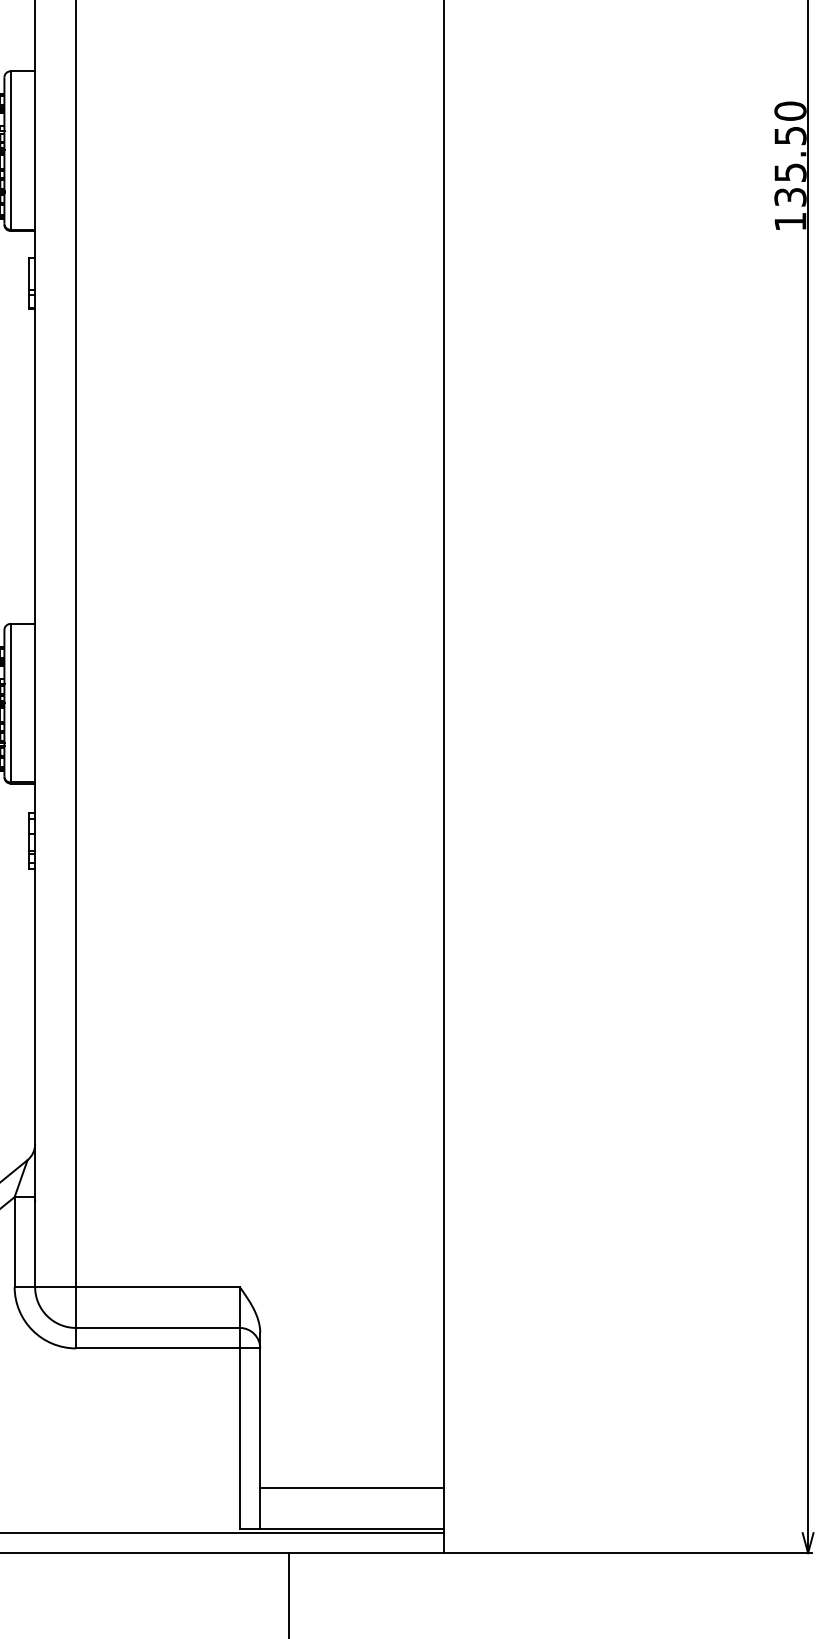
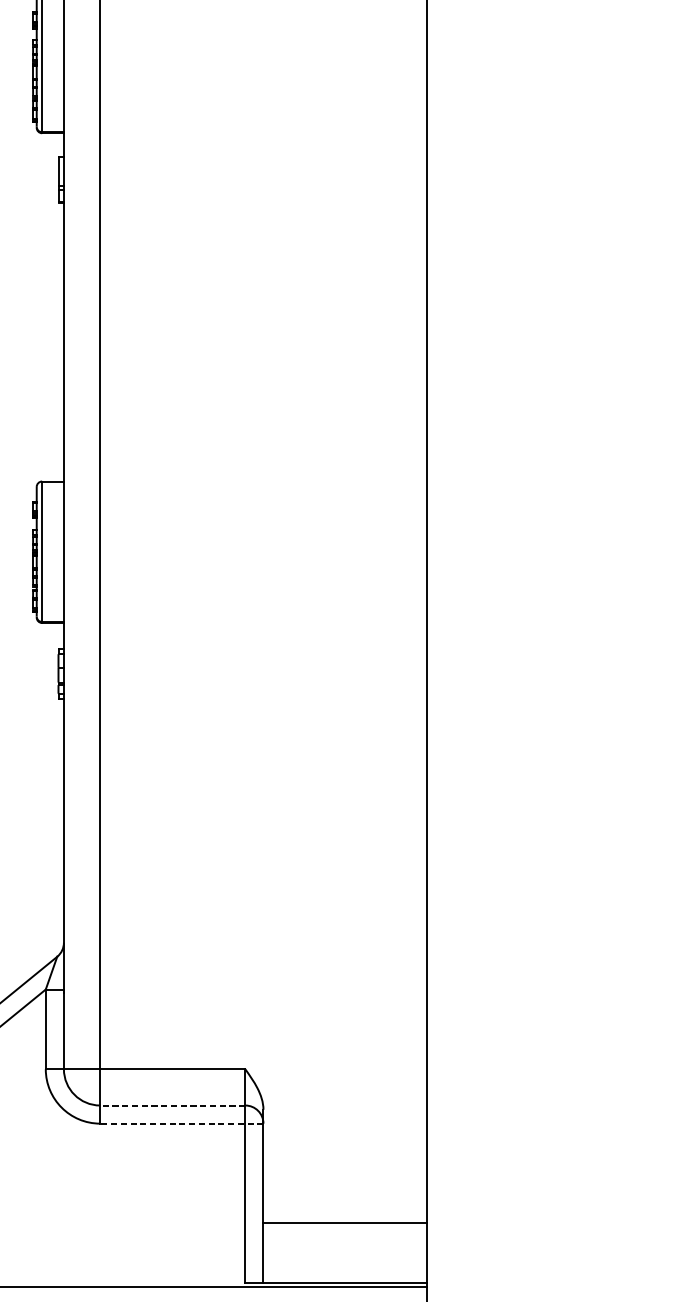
line: (157, 1327) -> (172, 1105), solid -> dashed
line: (167, 1348) -> (181, 1123), solid -> dashed
line: (352, 1487) -> (345, 1222), moved

